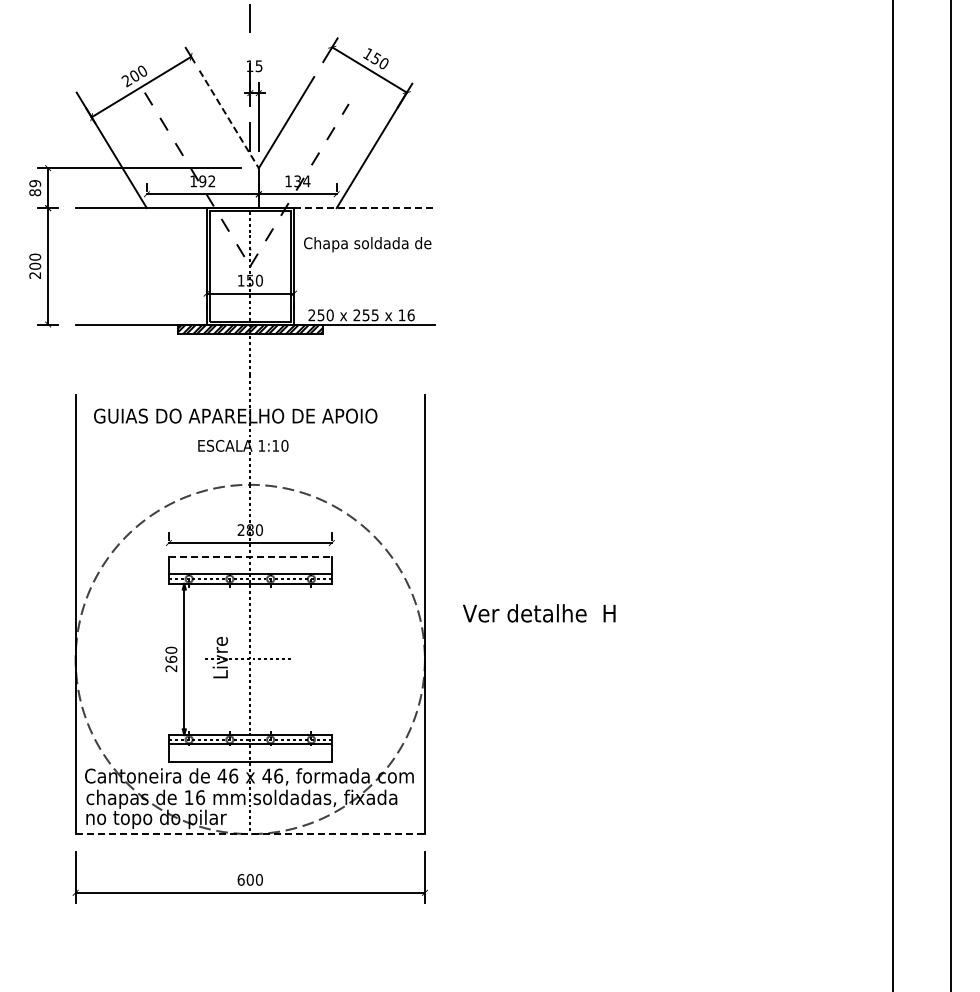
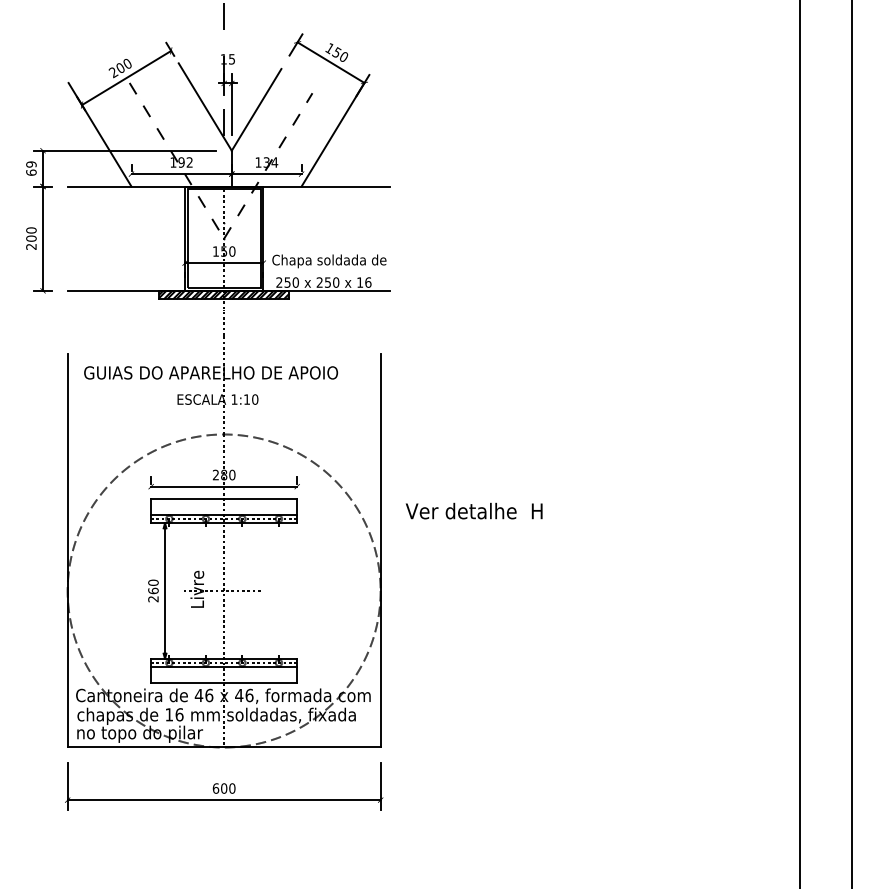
line: (229, 119) -> (205, 107), dashed -> solid
text: (34, 192) -> (30, 172), 89 -> 69
line: (364, 208) -> (326, 186), dashed -> solid
text: (367, 244) -> (329, 261), moved
text: (374, 315) -> (335, 282), 255 -> 250
line: (250, 557) -> (224, 499), dashed -> solid
text: (539, 613) -> (474, 511), moved
line: (250, 834) -> (224, 747), dashed -> solid

